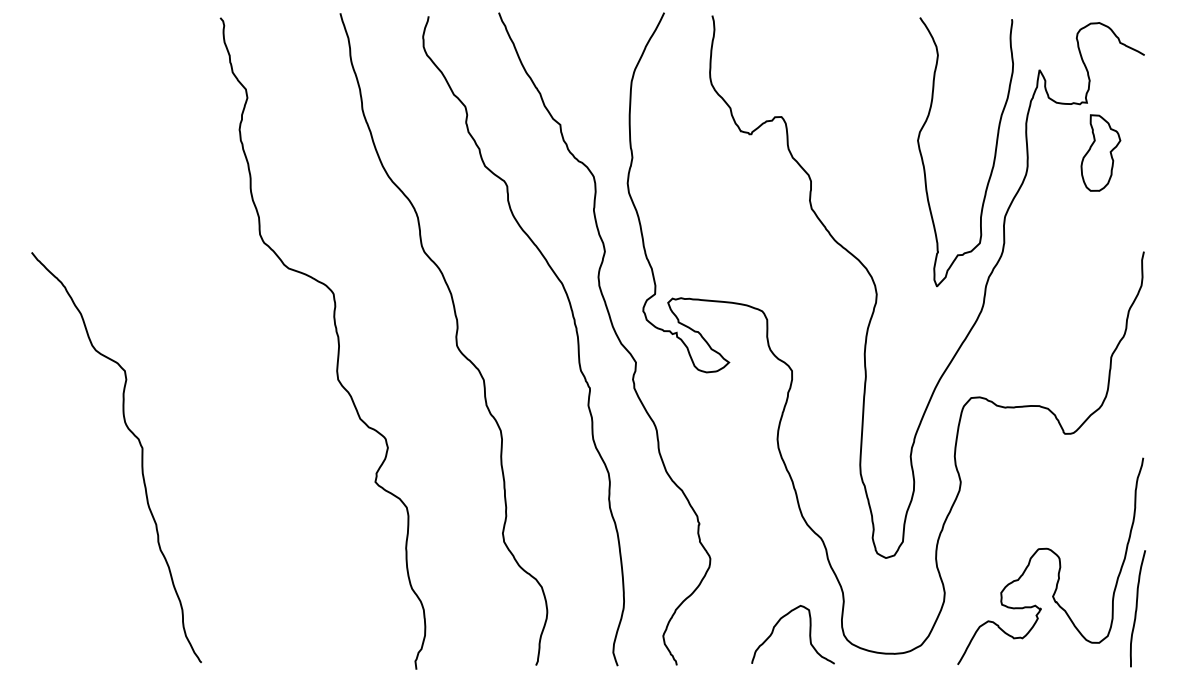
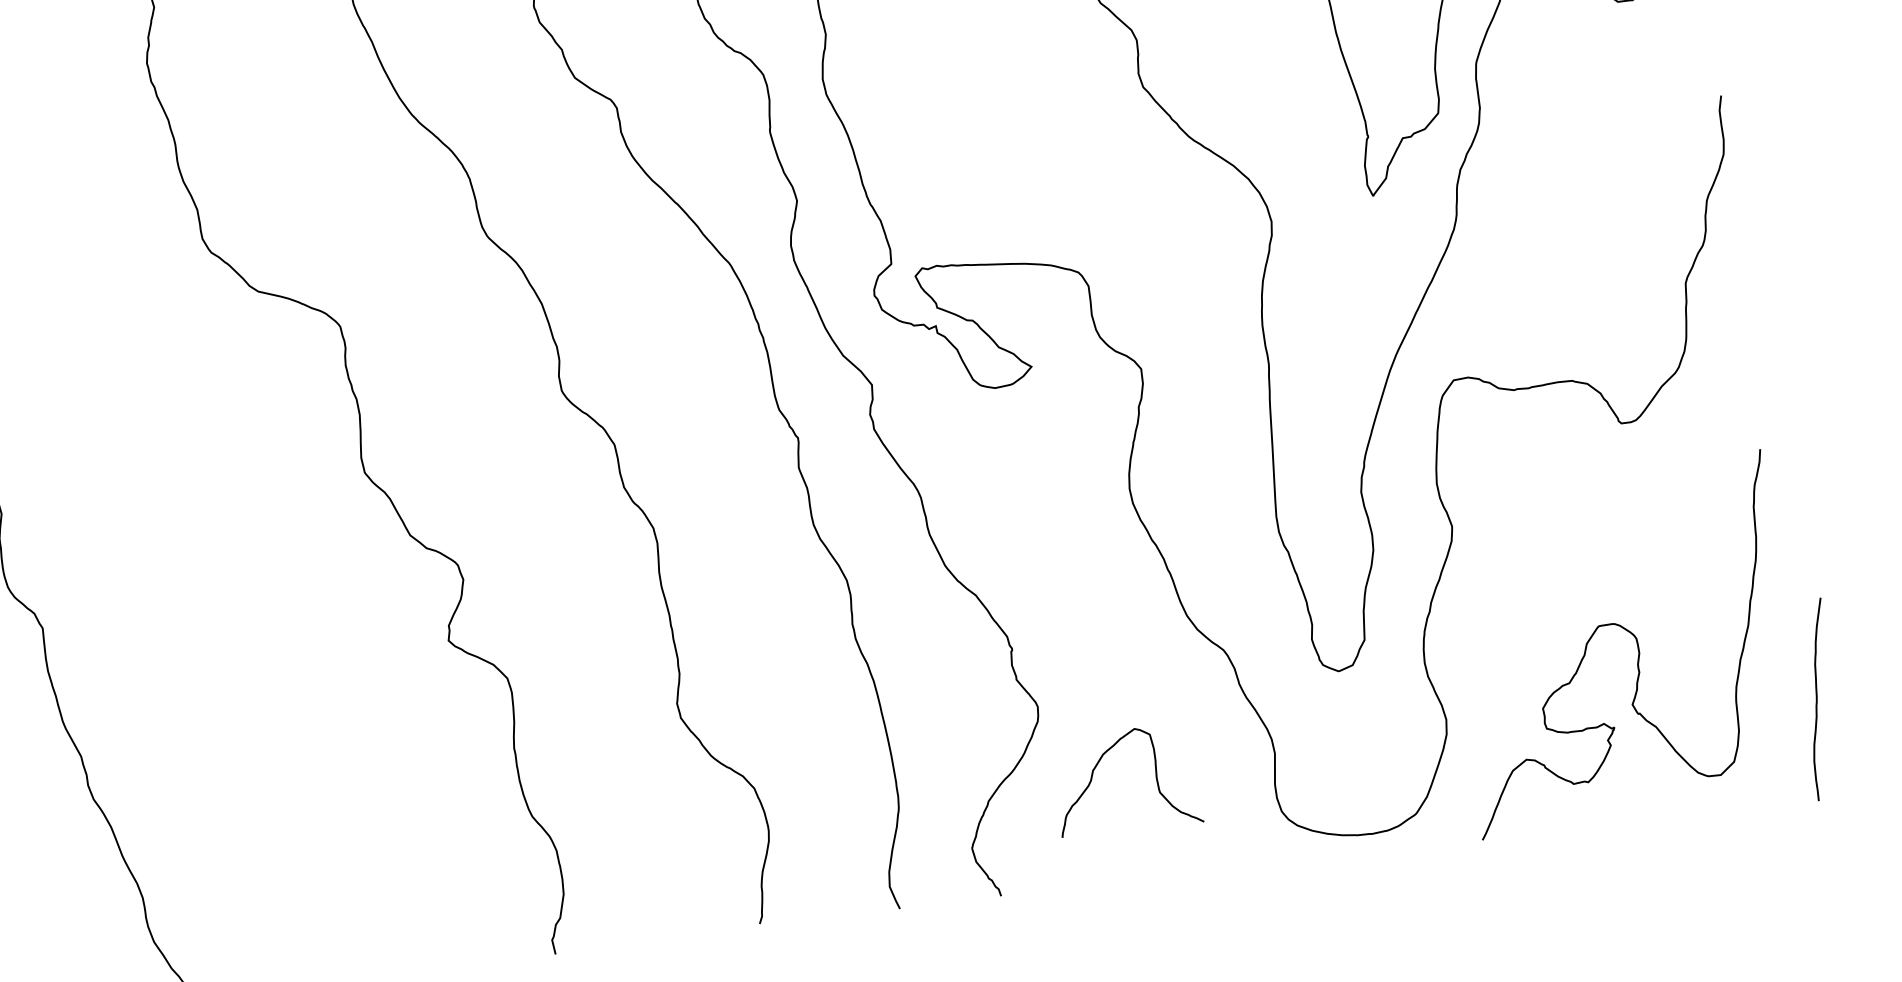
curve: (1137, 608) -> (1818, 699), moved
curve: (809, 634) -> (1155, 776), moved

